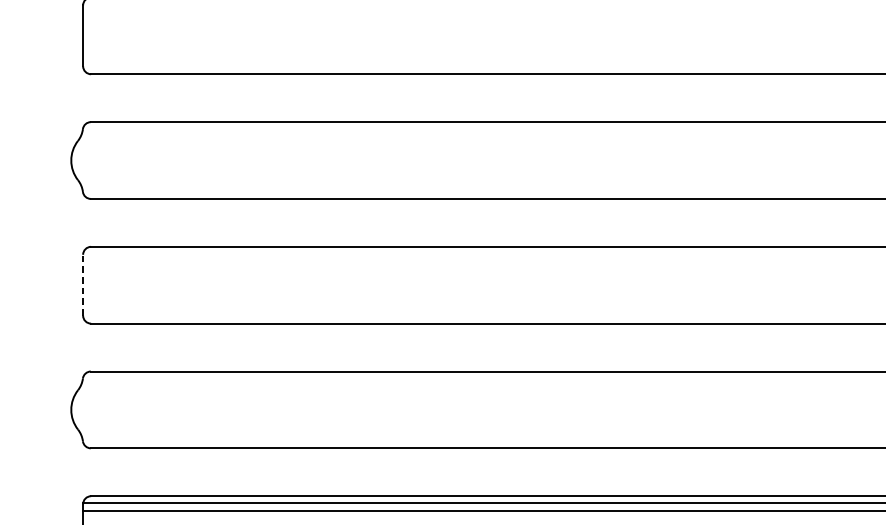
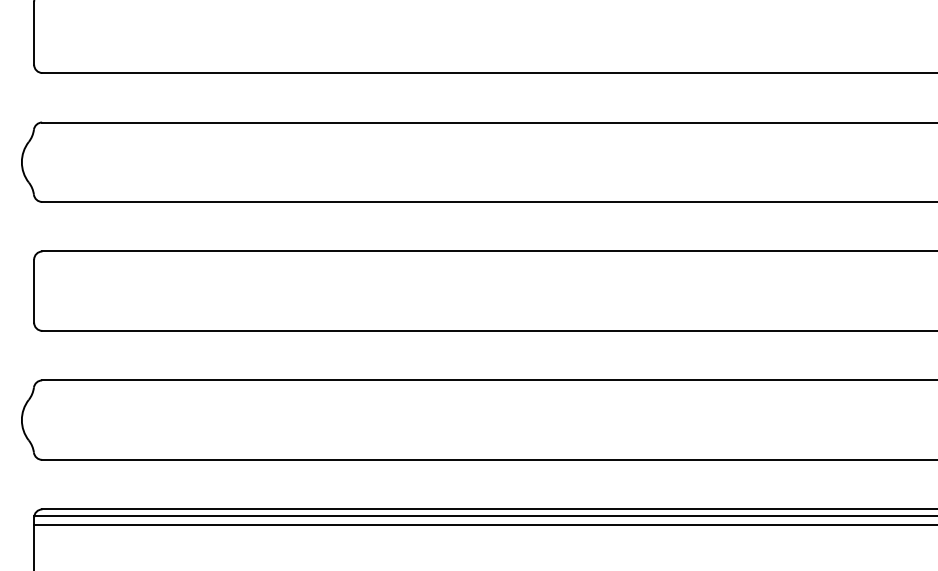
line: (83, 284) -> (34, 290), dashed -> solid

